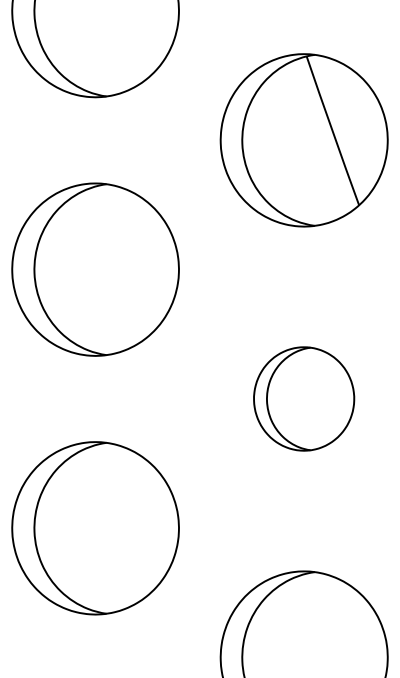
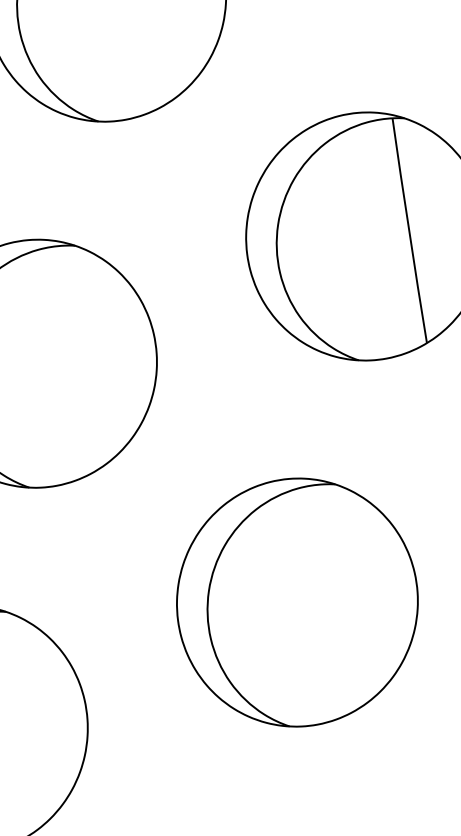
part: (303, 398) -> (296, 601), size x1.67

